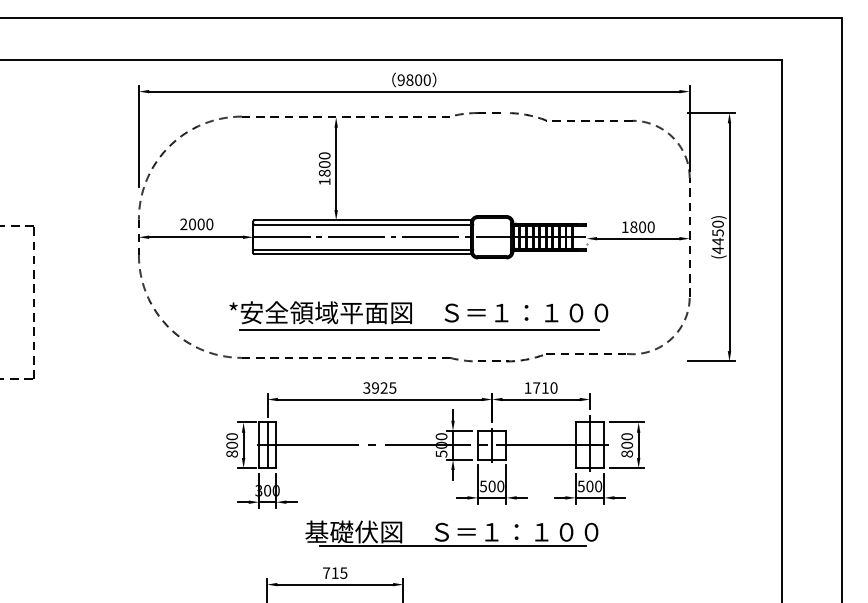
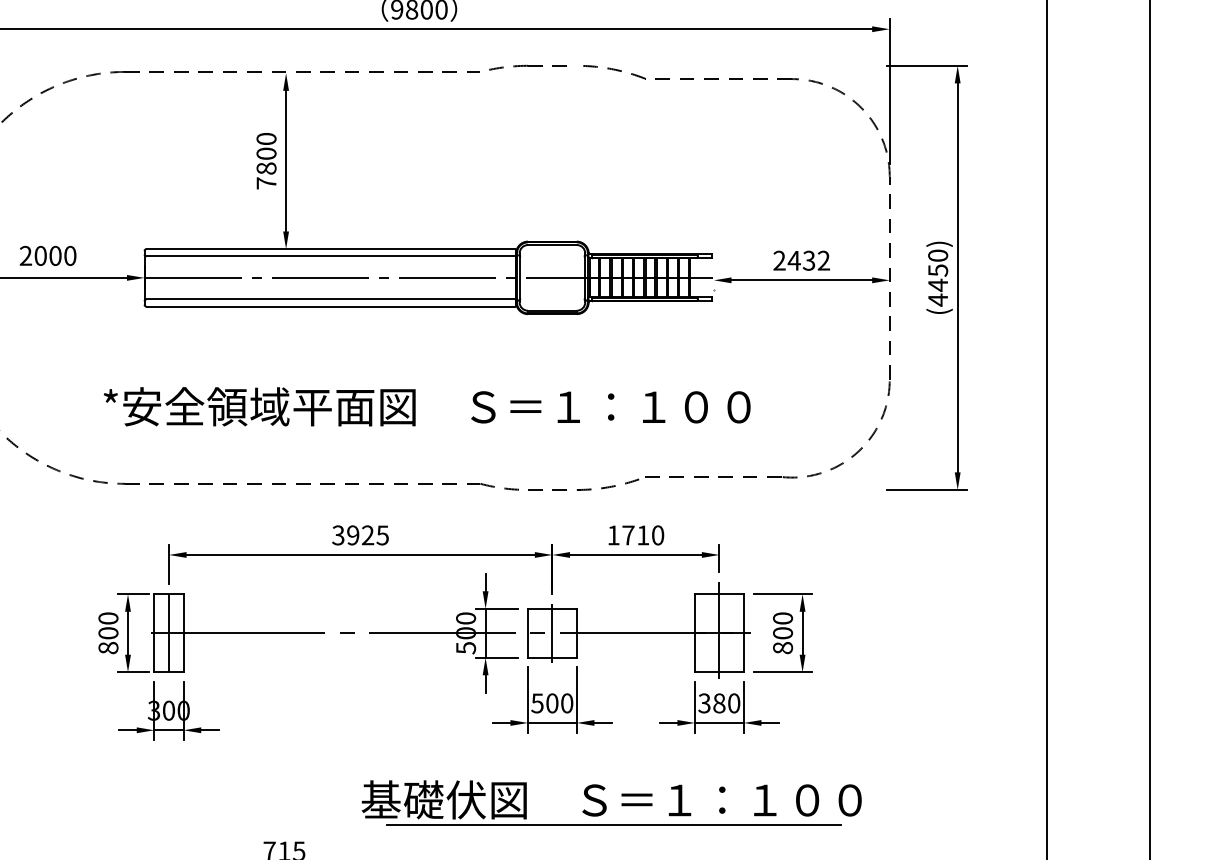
text: (324, 181) -> (266, 182), 1800 -> 7800
text: (637, 227) -> (800, 261), 1800 -> 2432
line: (419, 329) -> (428, 435), removed
text: (585, 485) -> (711, 701), 500 -> 380
part: (451, 533) -> (611, 802), moved

